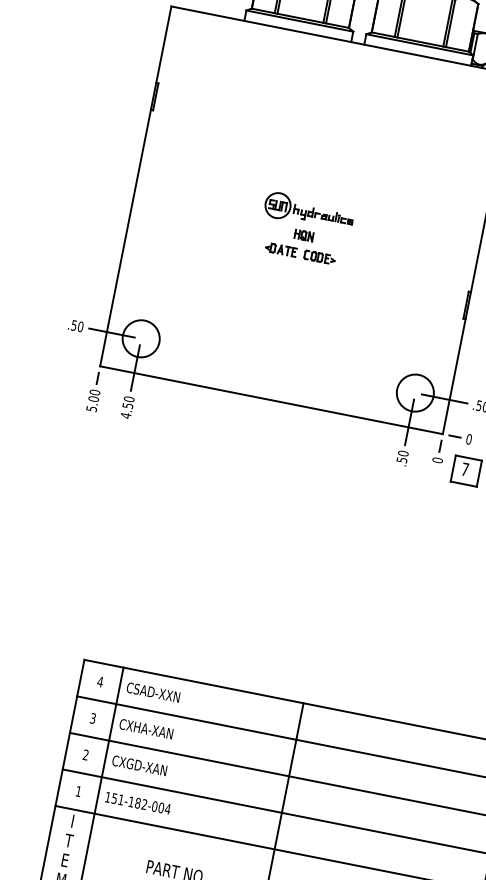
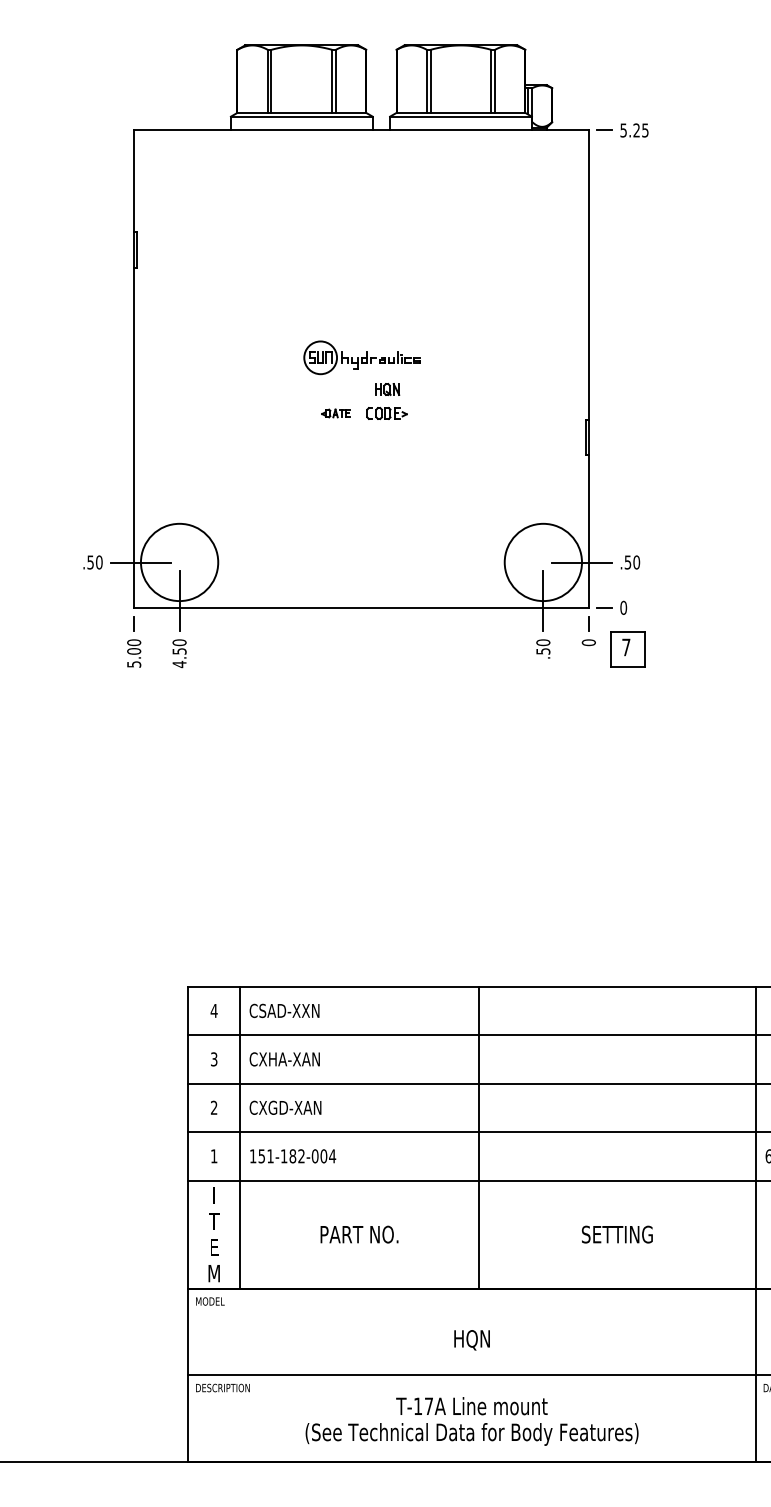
part: (304, 235) -> (387, 389), moved
part: (280, 249) -> (335, 413), size x0.7
circle: (141, 338) -> (179, 562), size x1.6
circle: (415, 393) -> (543, 562), size x1.6

